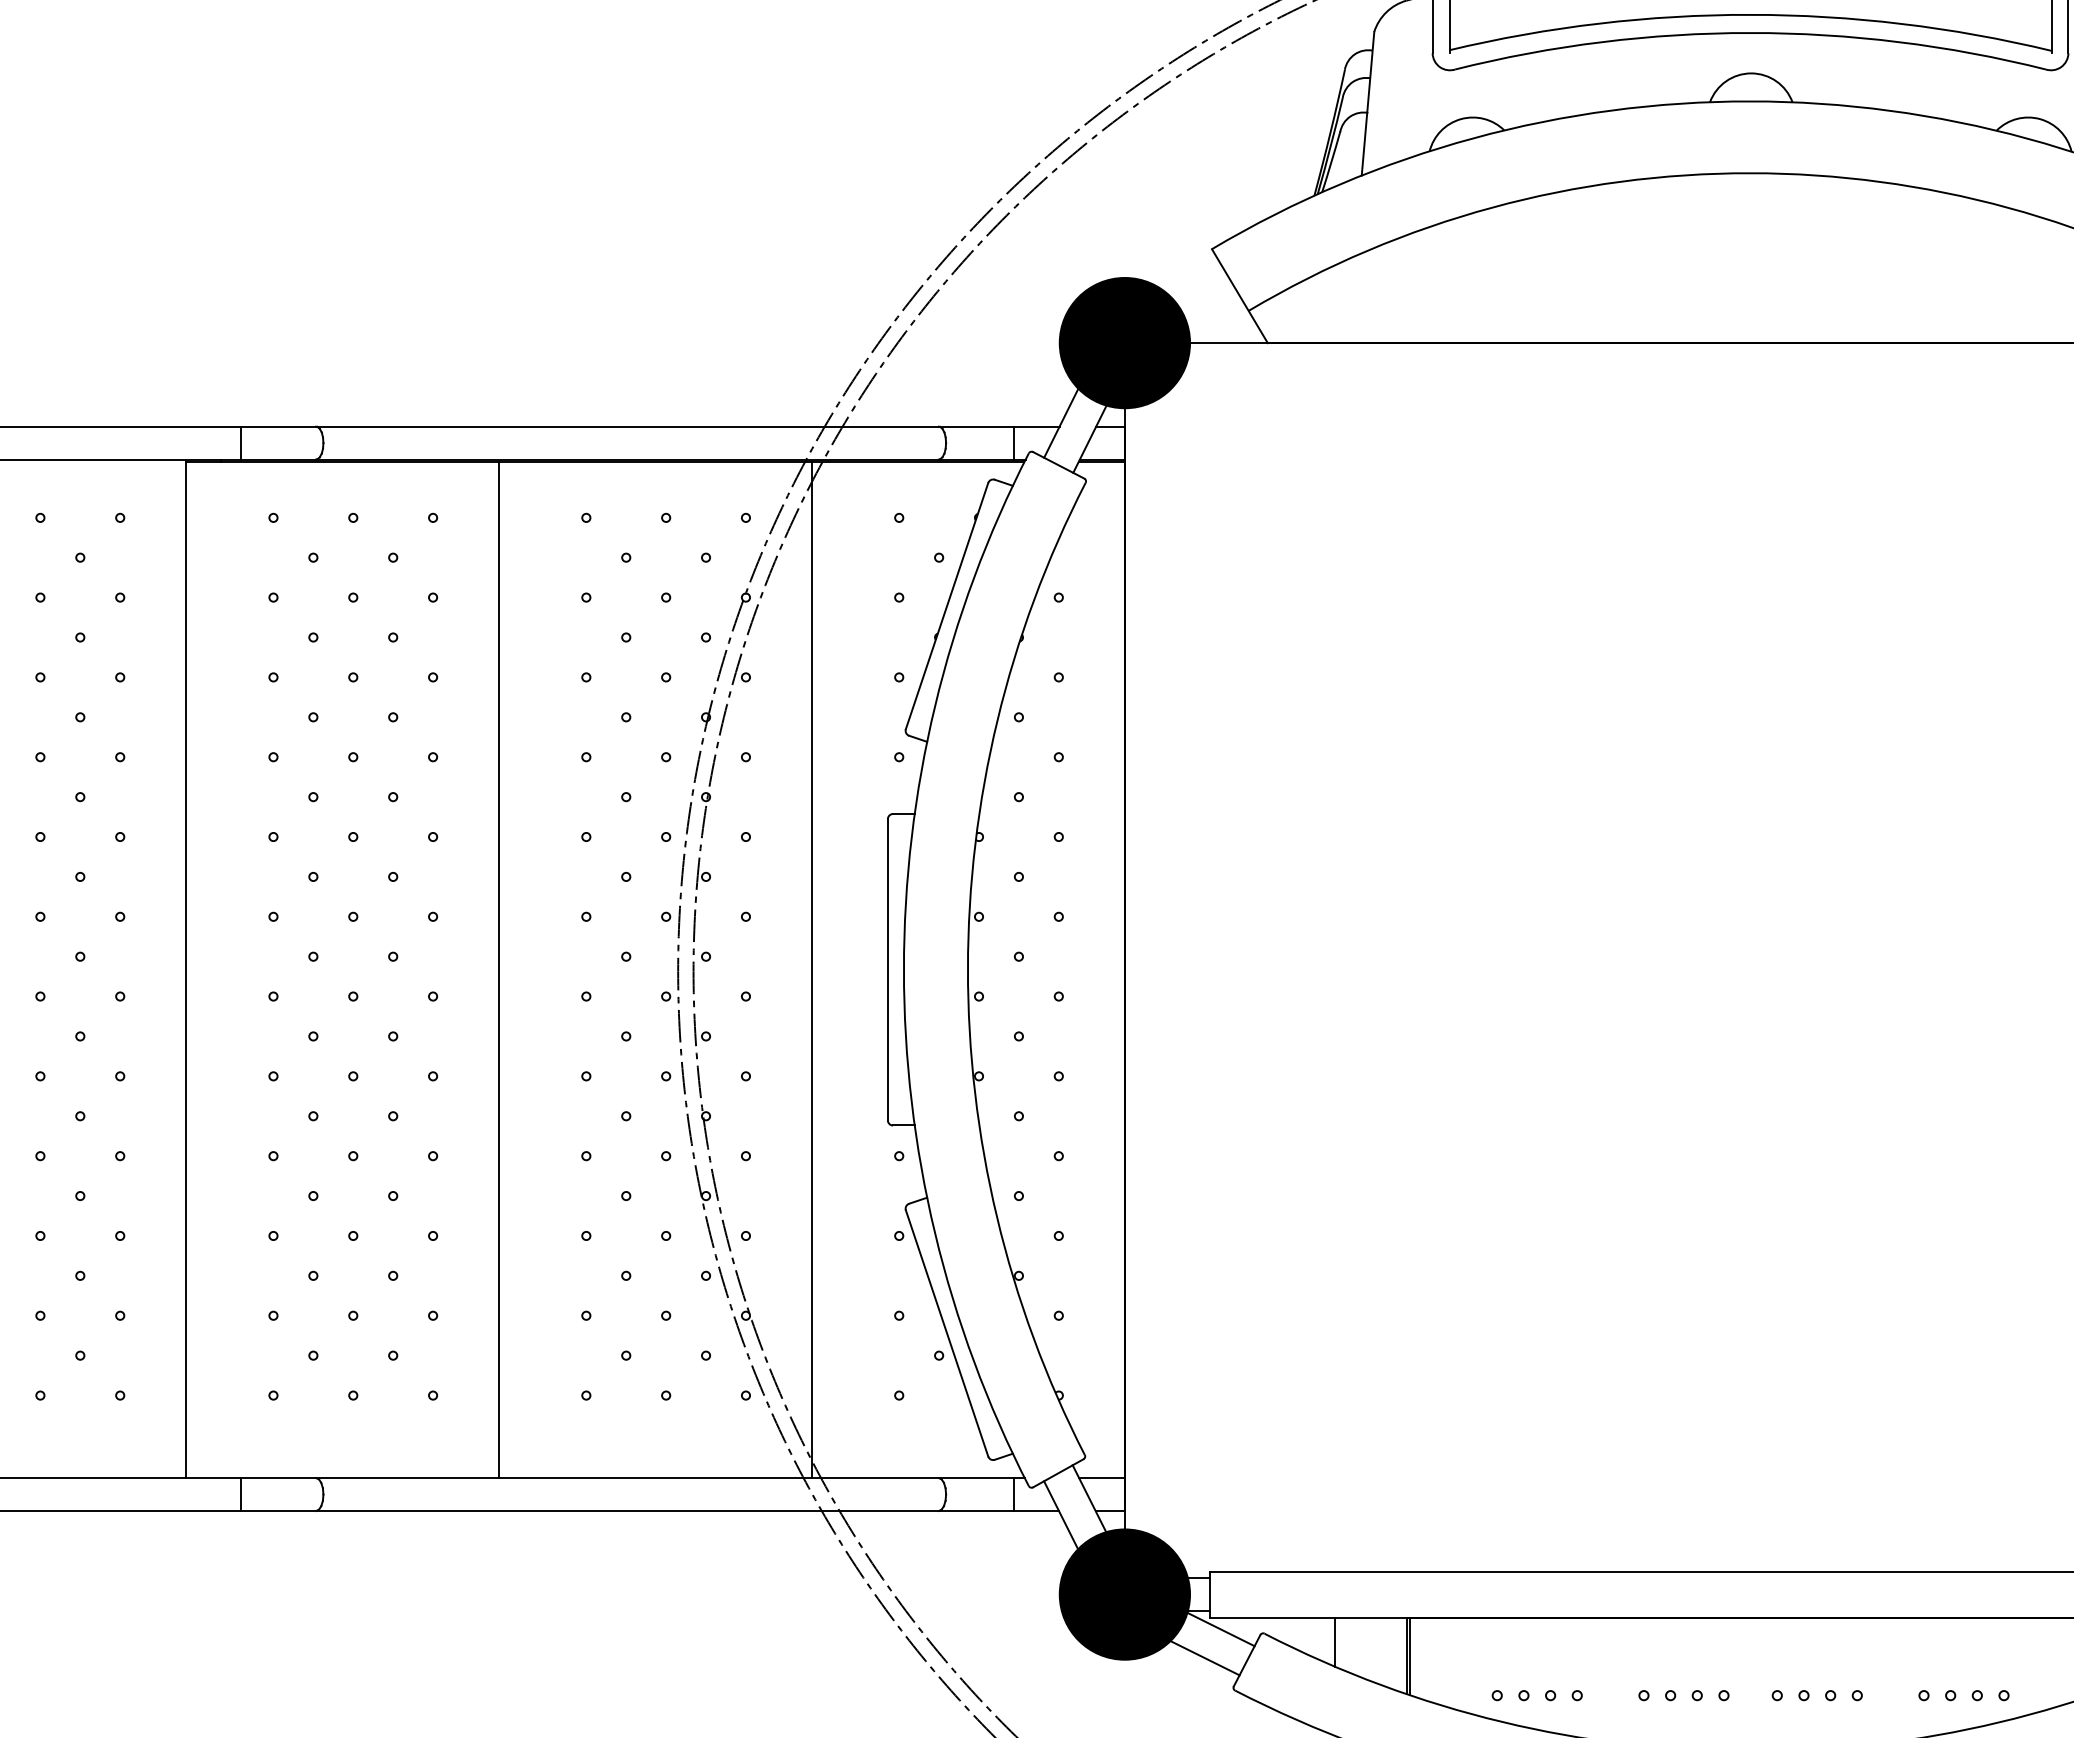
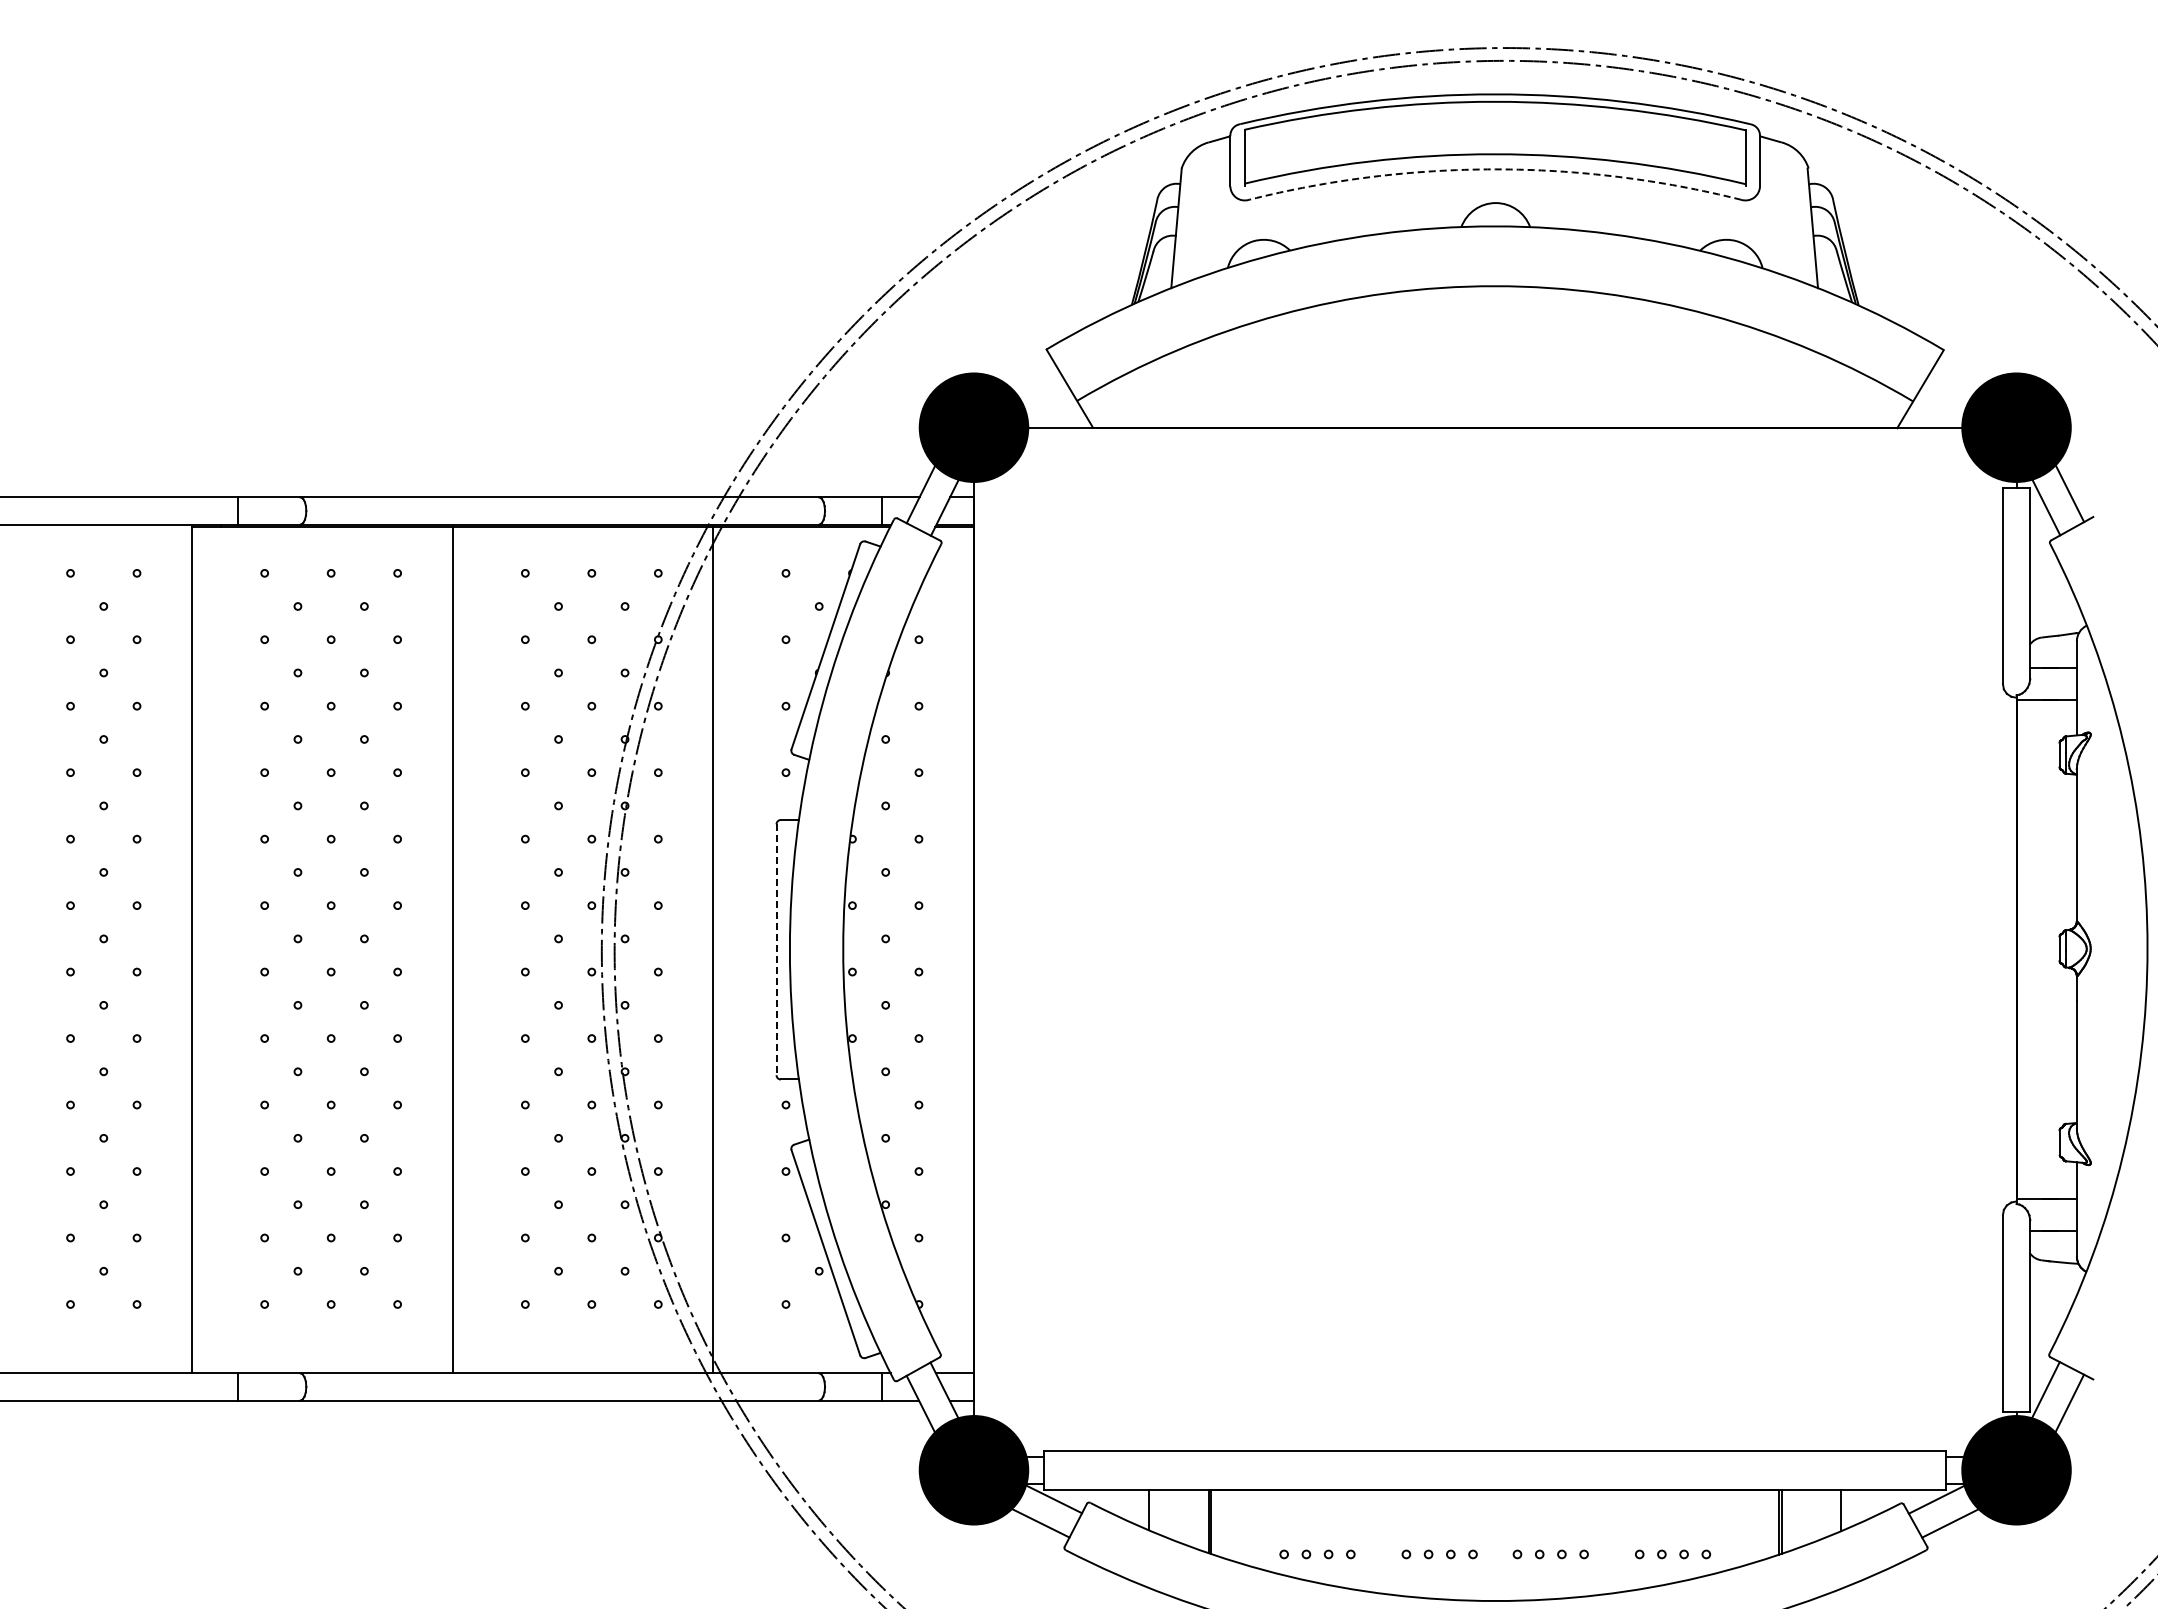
arc: (1750, 33) -> (1495, 169), solid -> dashed
line: (887, 970) -> (776, 950), solid -> dashed

